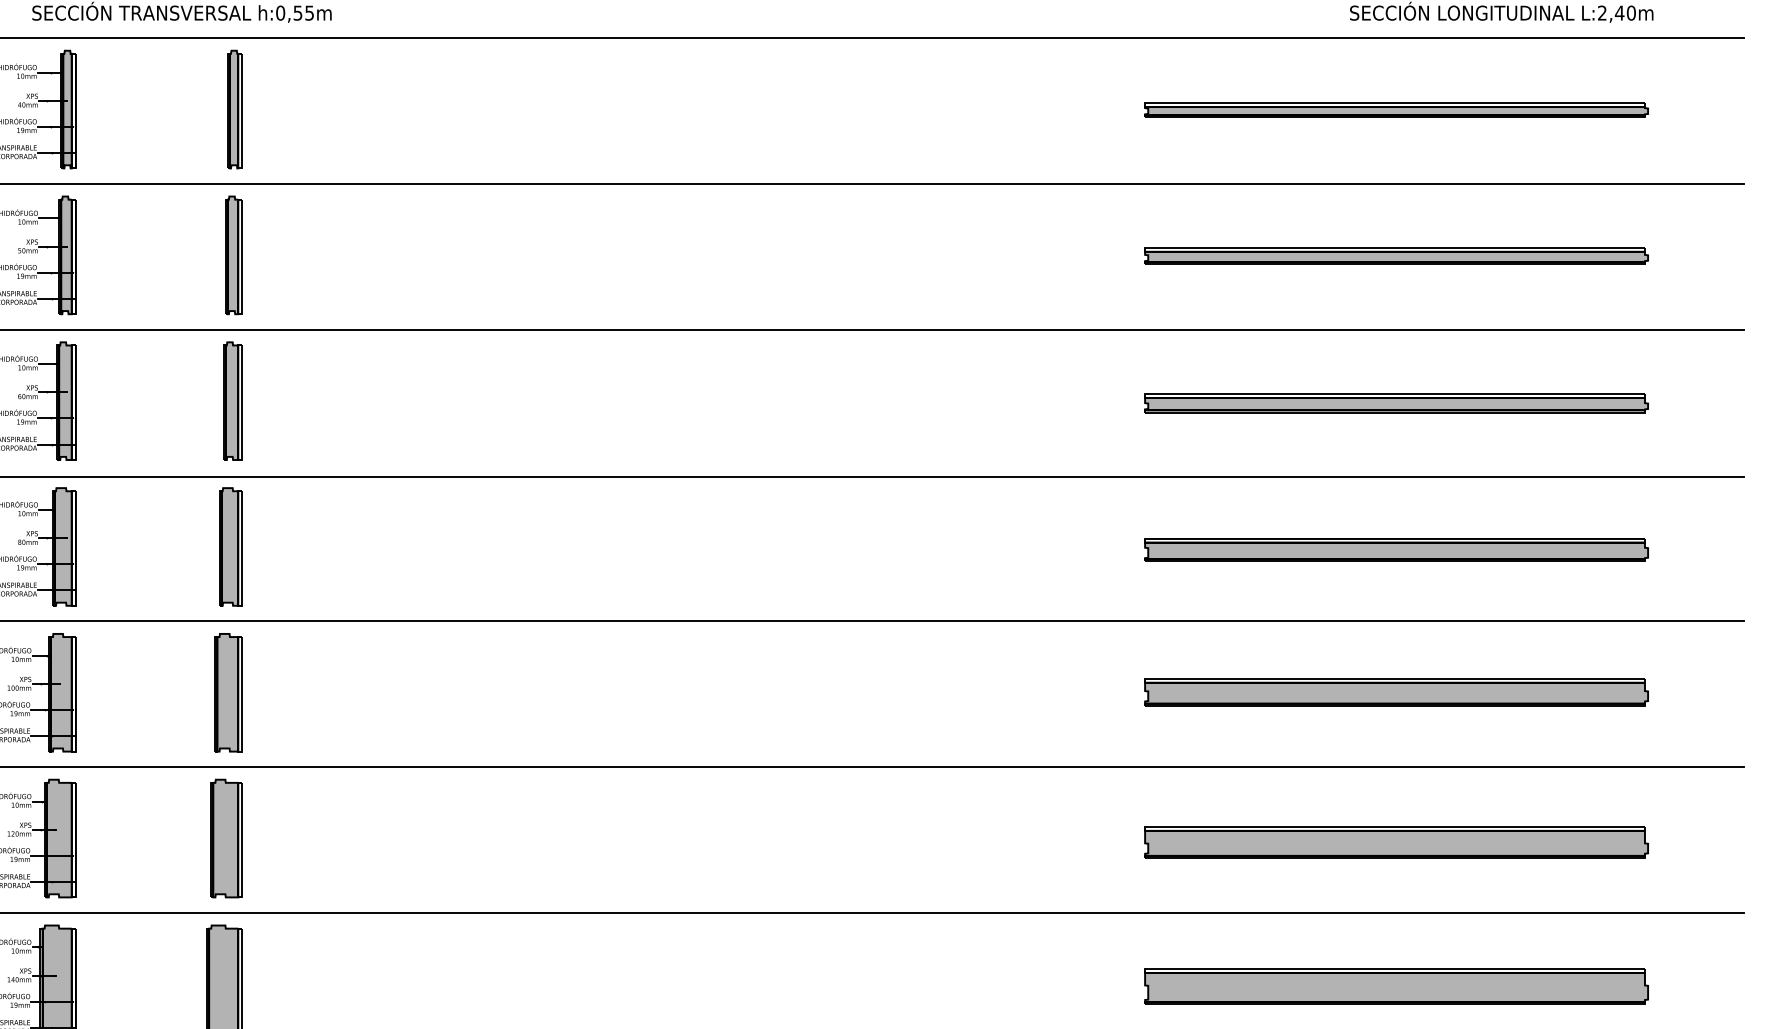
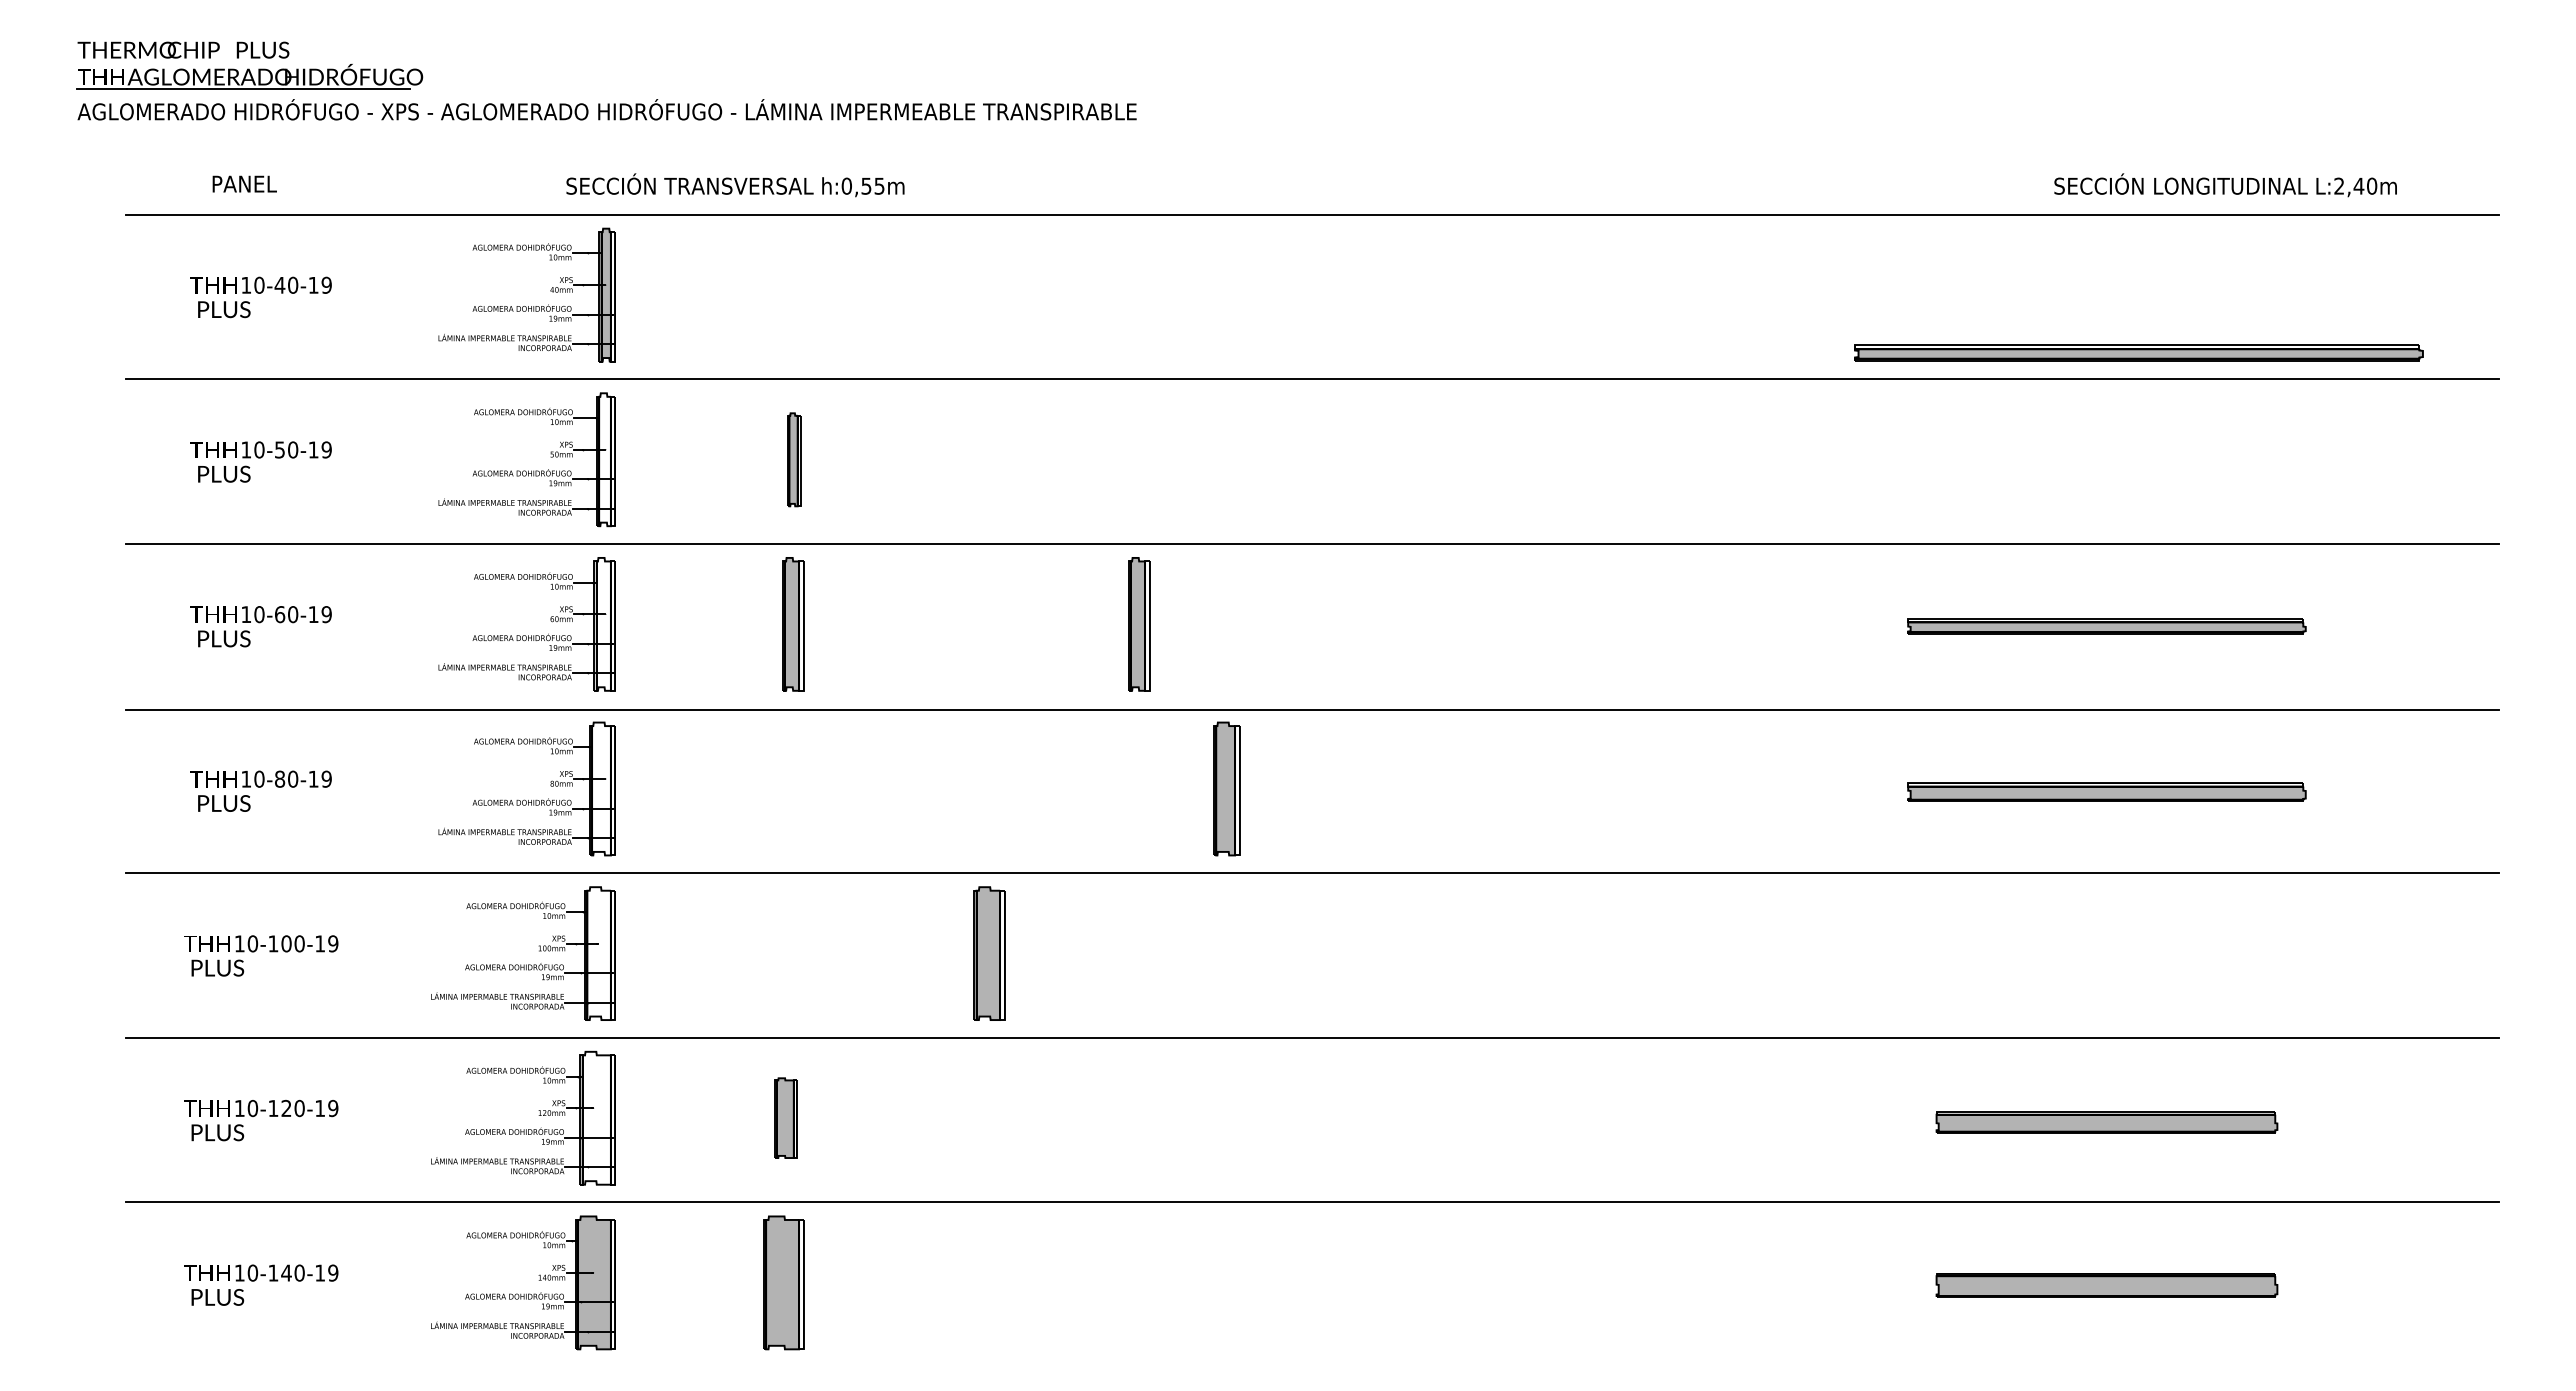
part: (235, 109) -> (795, 294), removed
part: (1396, 109) -> (2138, 352), moved
fill: (66, 255) -> (604, 459), removed
part: (234, 255) -> (794, 459), size x0.7
part: (1396, 256) -> (2106, 460), removed
fill: (65, 400) -> (603, 623), removed
part: (539, 401) -> (1139, 624), added
part: (1396, 403) -> (2106, 626), size x0.7
fill: (63, 546) -> (601, 788), removed
part: (230, 546) -> (1226, 788), moved
part: (1396, 550) -> (2106, 792), size x0.7
part: (1396, 691) -> (2106, 952), removed
fill: (60, 692) -> (598, 953), removed
part: (228, 692) -> (989, 953), moved
fill: (58, 837) -> (596, 1117), removed
part: (226, 837) -> (785, 1117), size x0.6
part: (1396, 842) -> (2106, 1122), size x0.6
part: (1396, 986) -> (2106, 1285), size x0.6

